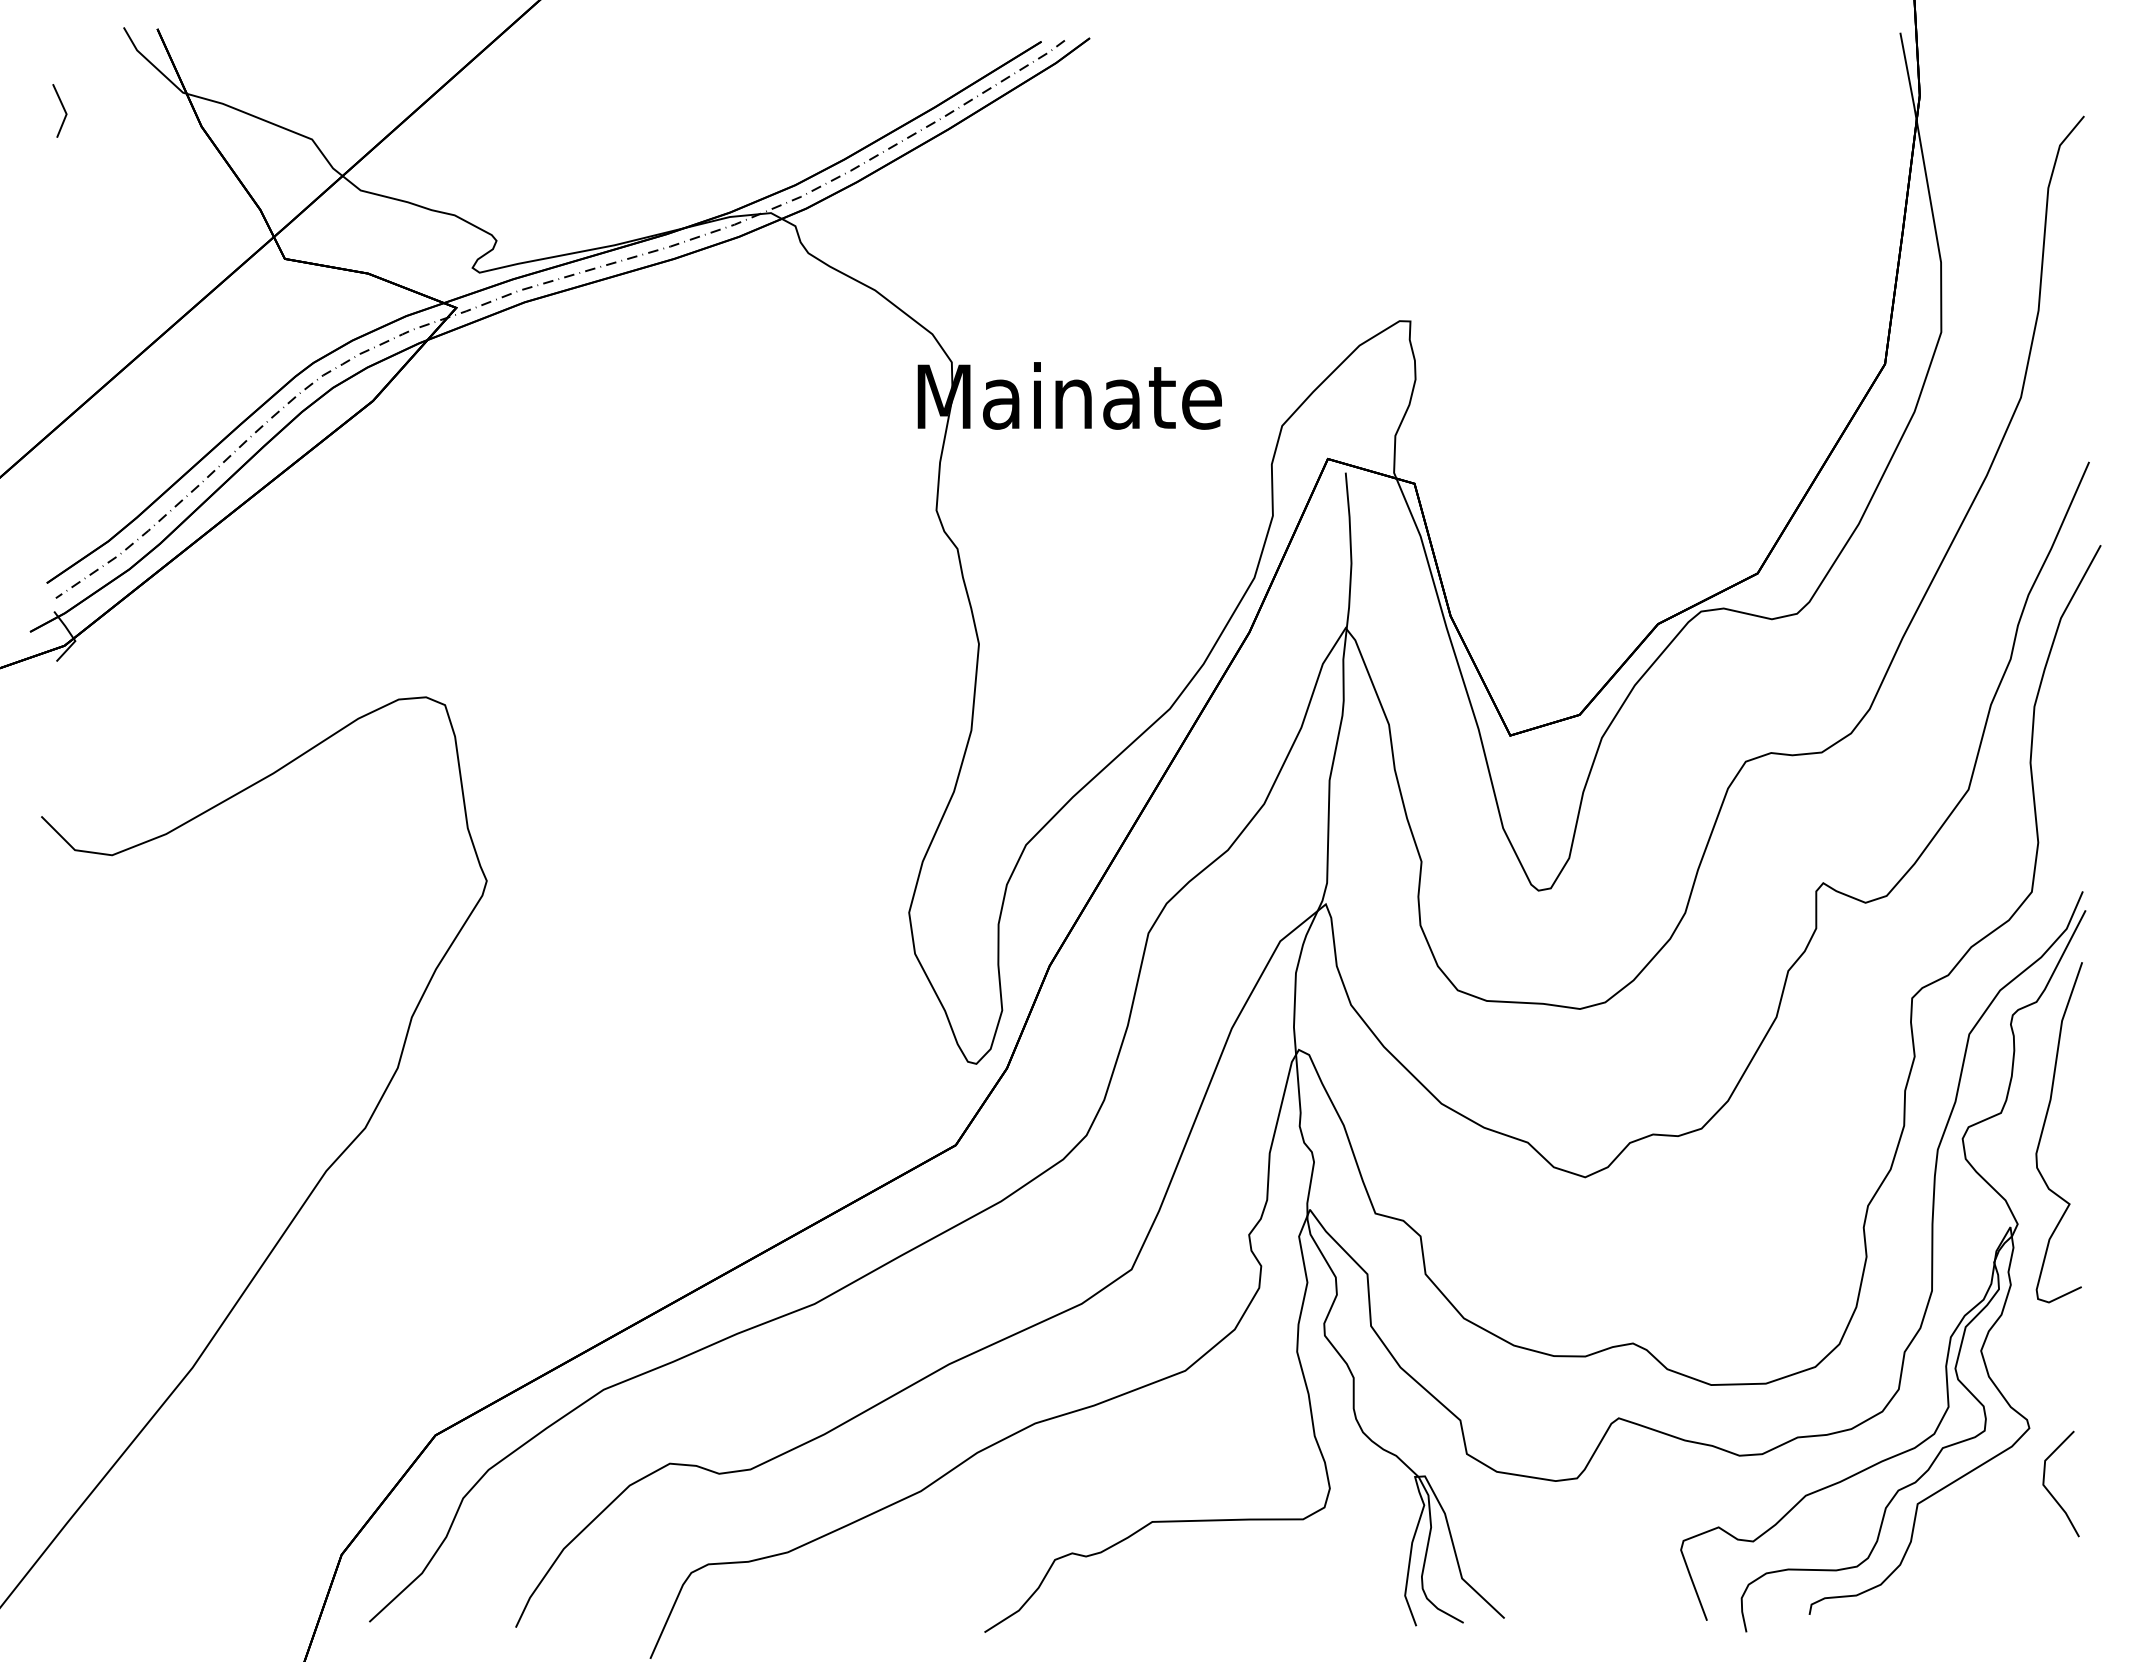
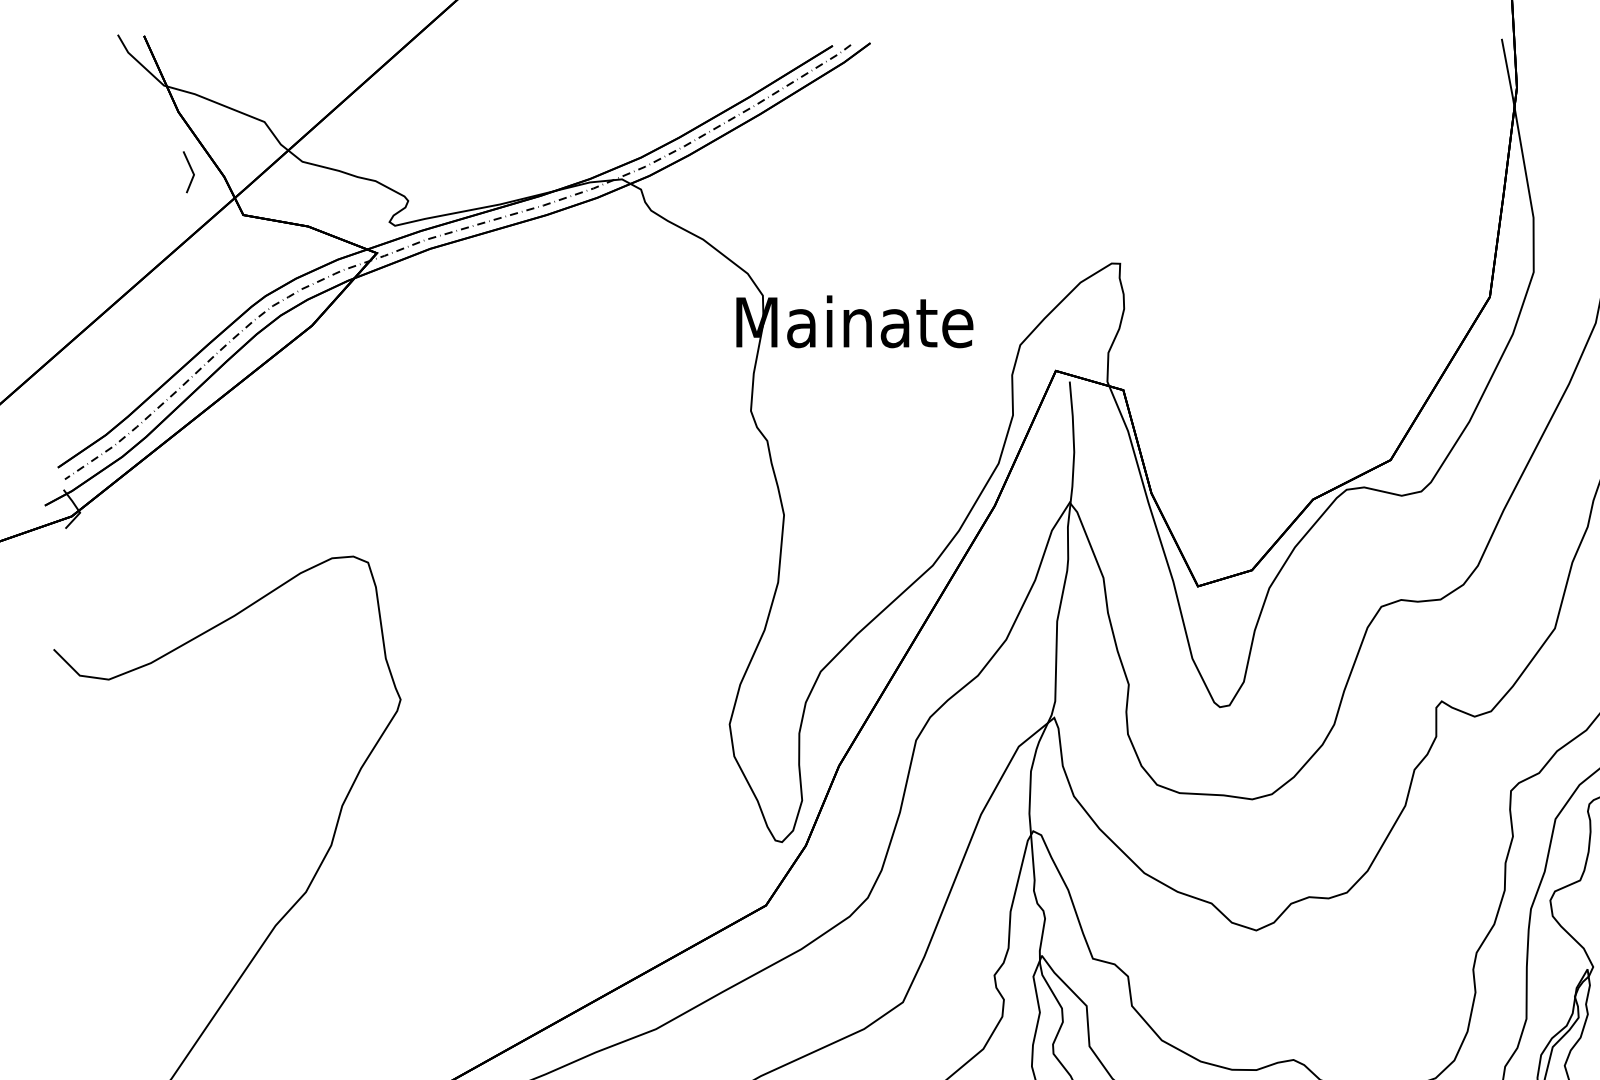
line: (63, 110) -> (191, 171), moved

